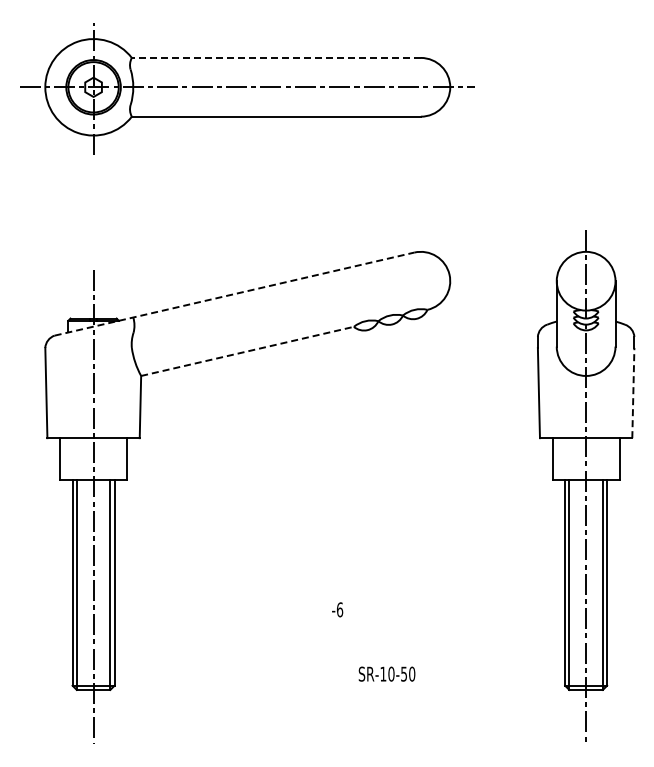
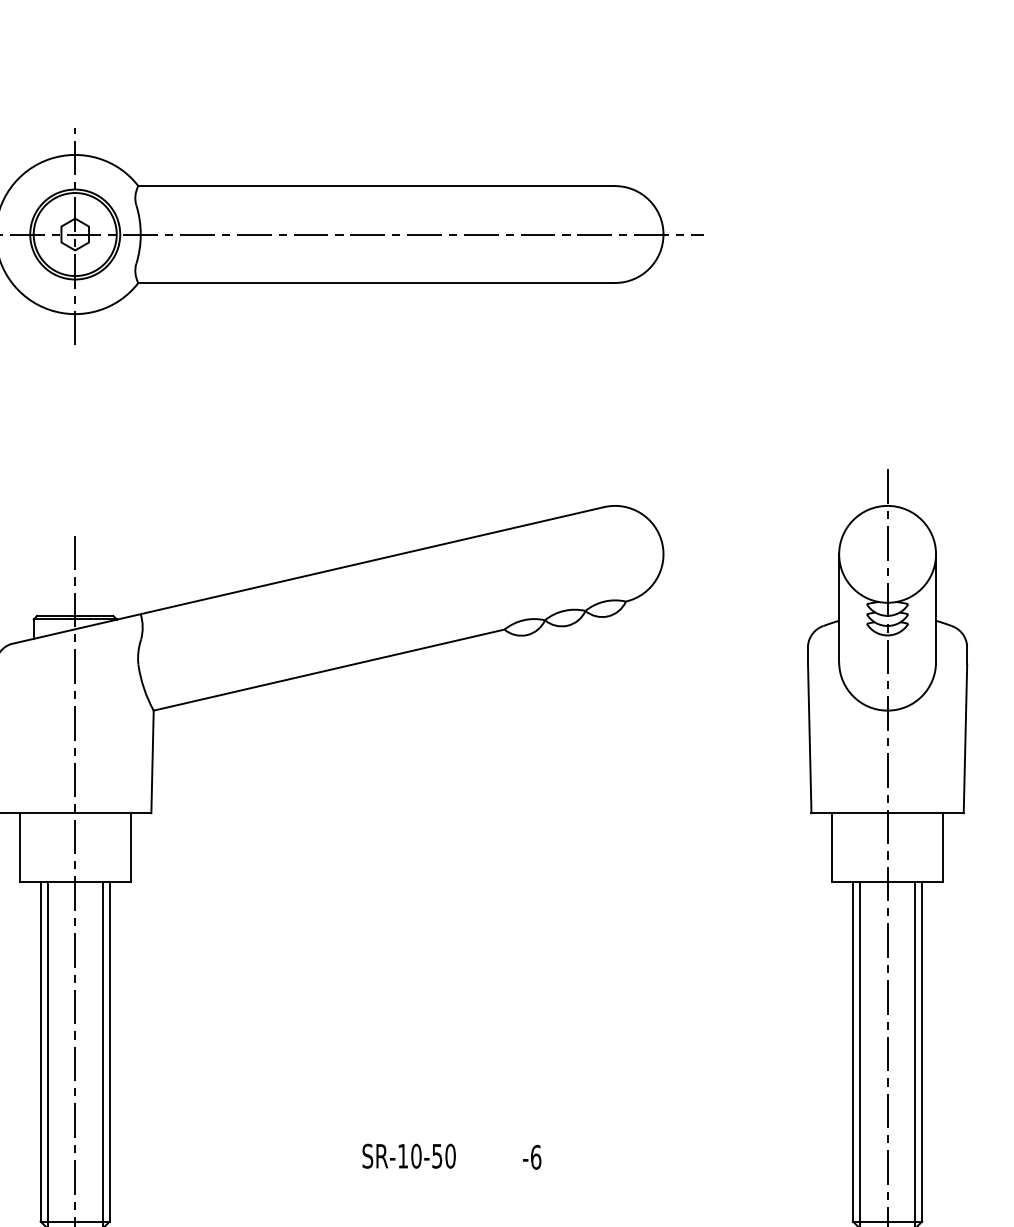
line: (276, 57) -> (376, 185), dashed -> solid
line: (234, 294) -> (307, 576), dashed -> solid
line: (248, 351) -> (330, 670), dashed -> solid
line: (633, 392) -> (965, 737), dashed -> solid
text: (337, 609) -> (531, 1156), moved
text: (386, 673) -> (408, 1155), moved

